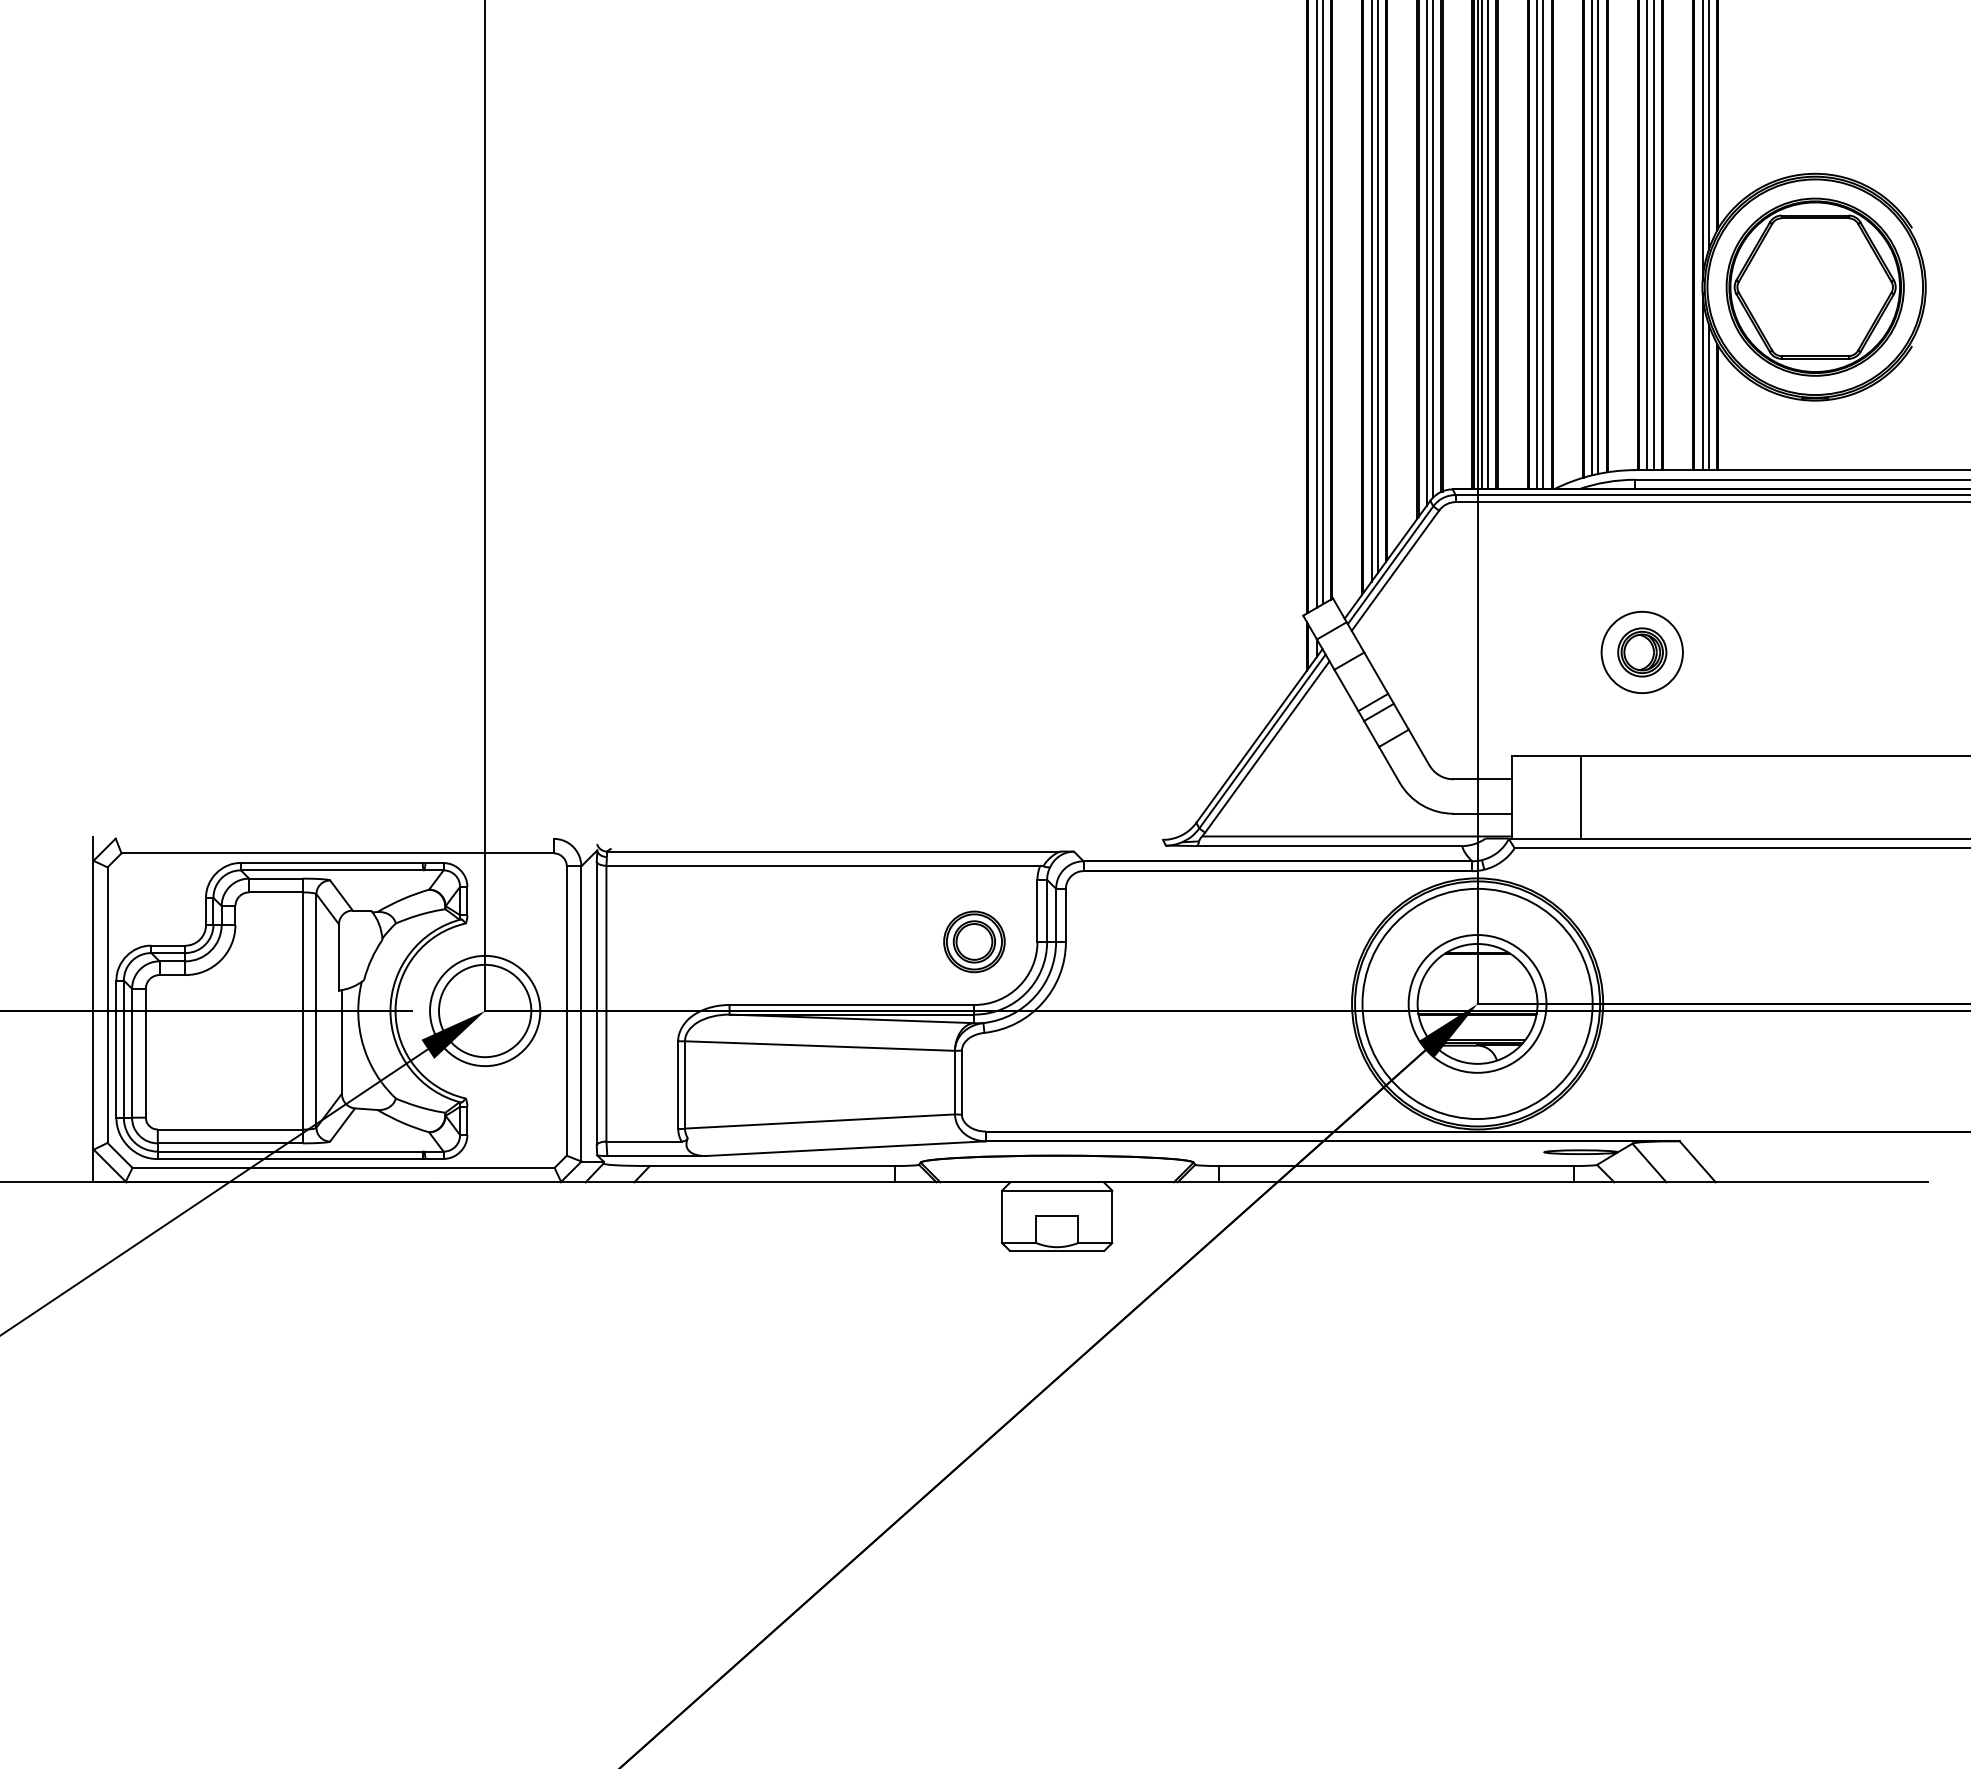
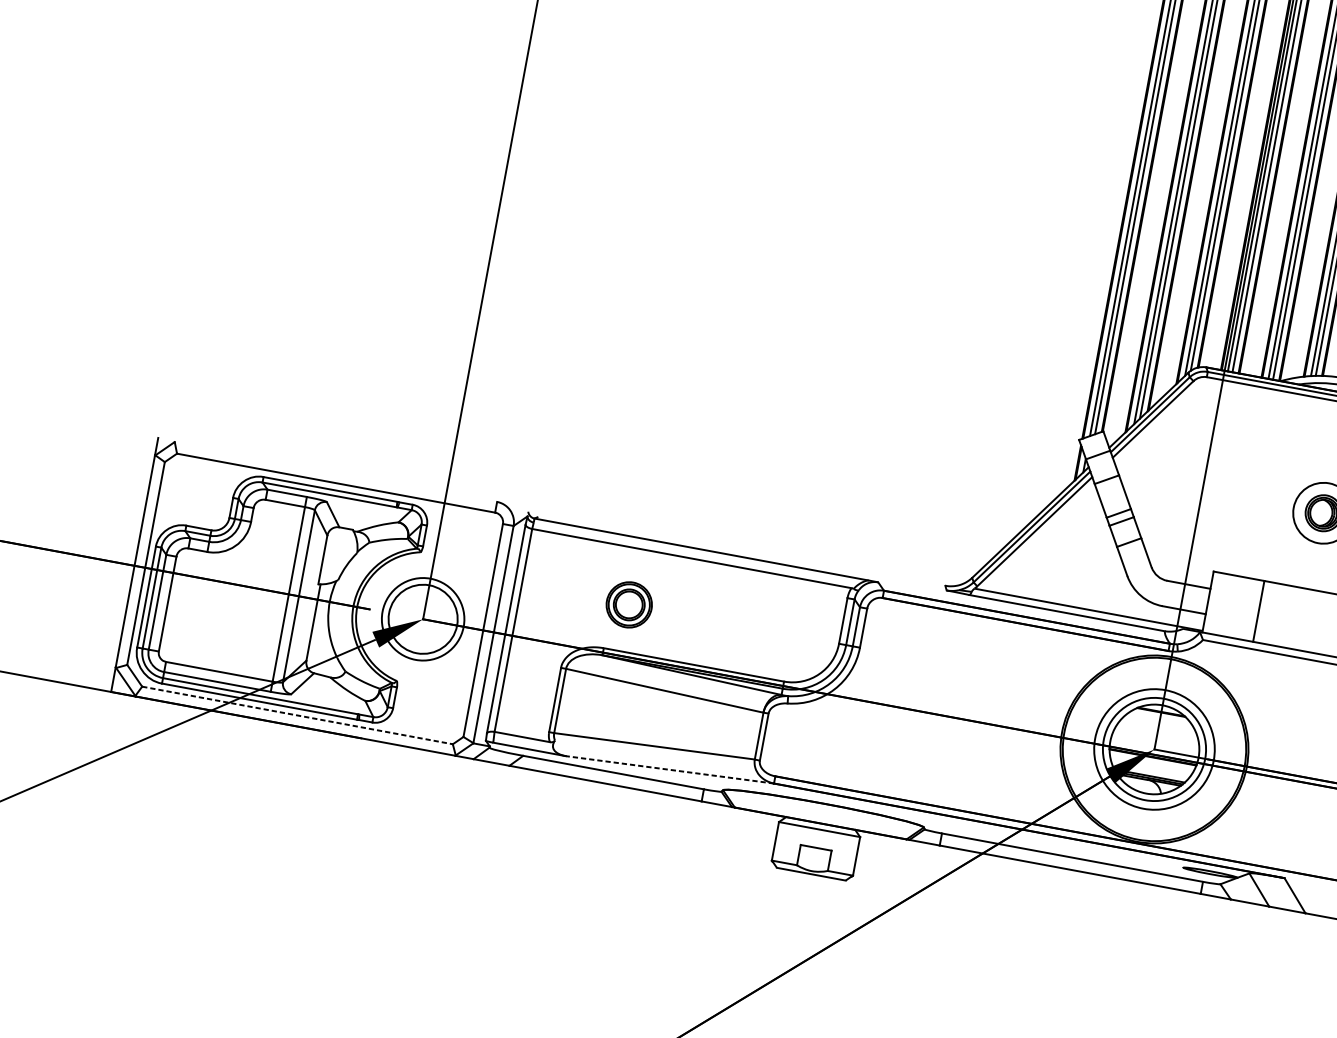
part: (974, 941) -> (629, 604), moved
circle: (1477, 1003) -> (1154, 749), size x0.7
line: (845, 1148) -> (669, 769), solid -> dashed
line: (344, 1167) -> (298, 715), solid -> dashed

